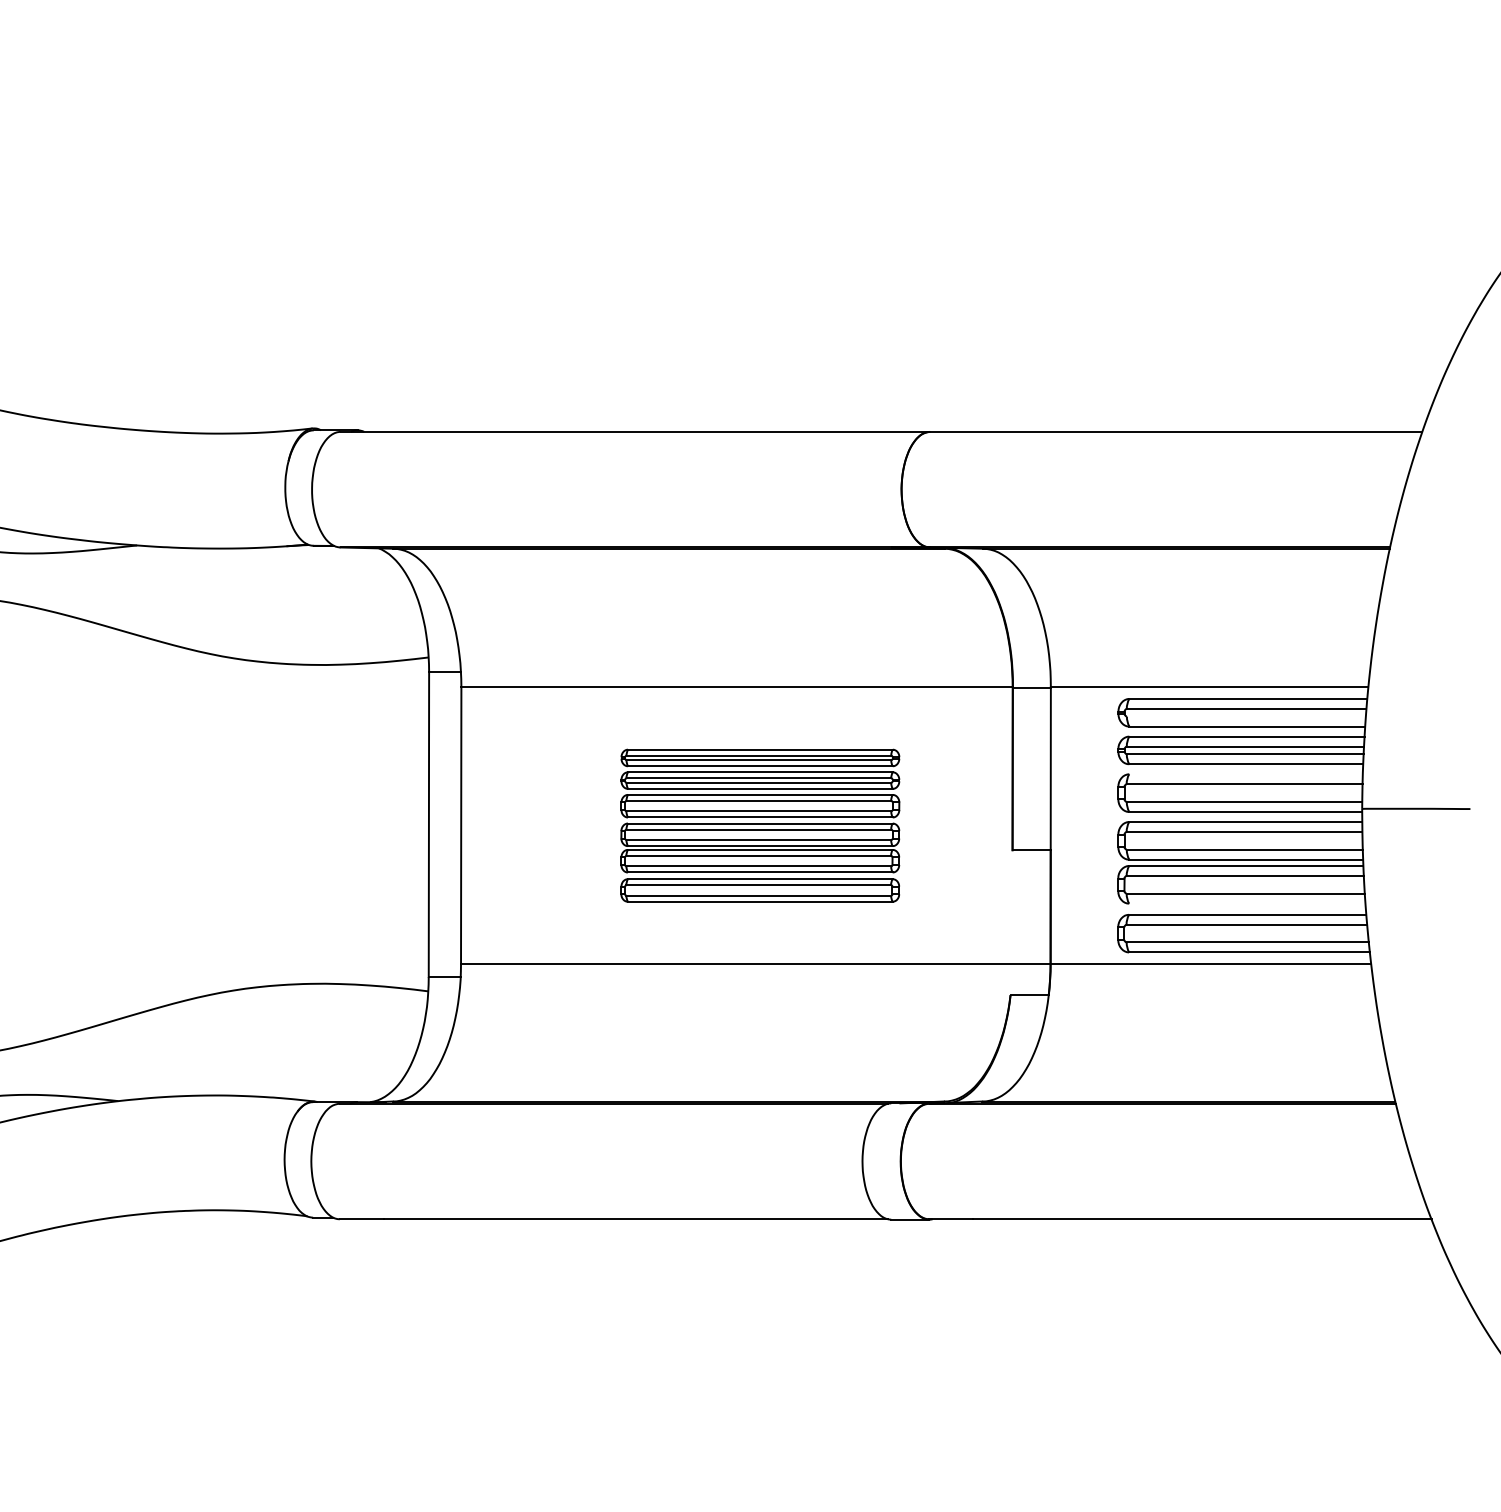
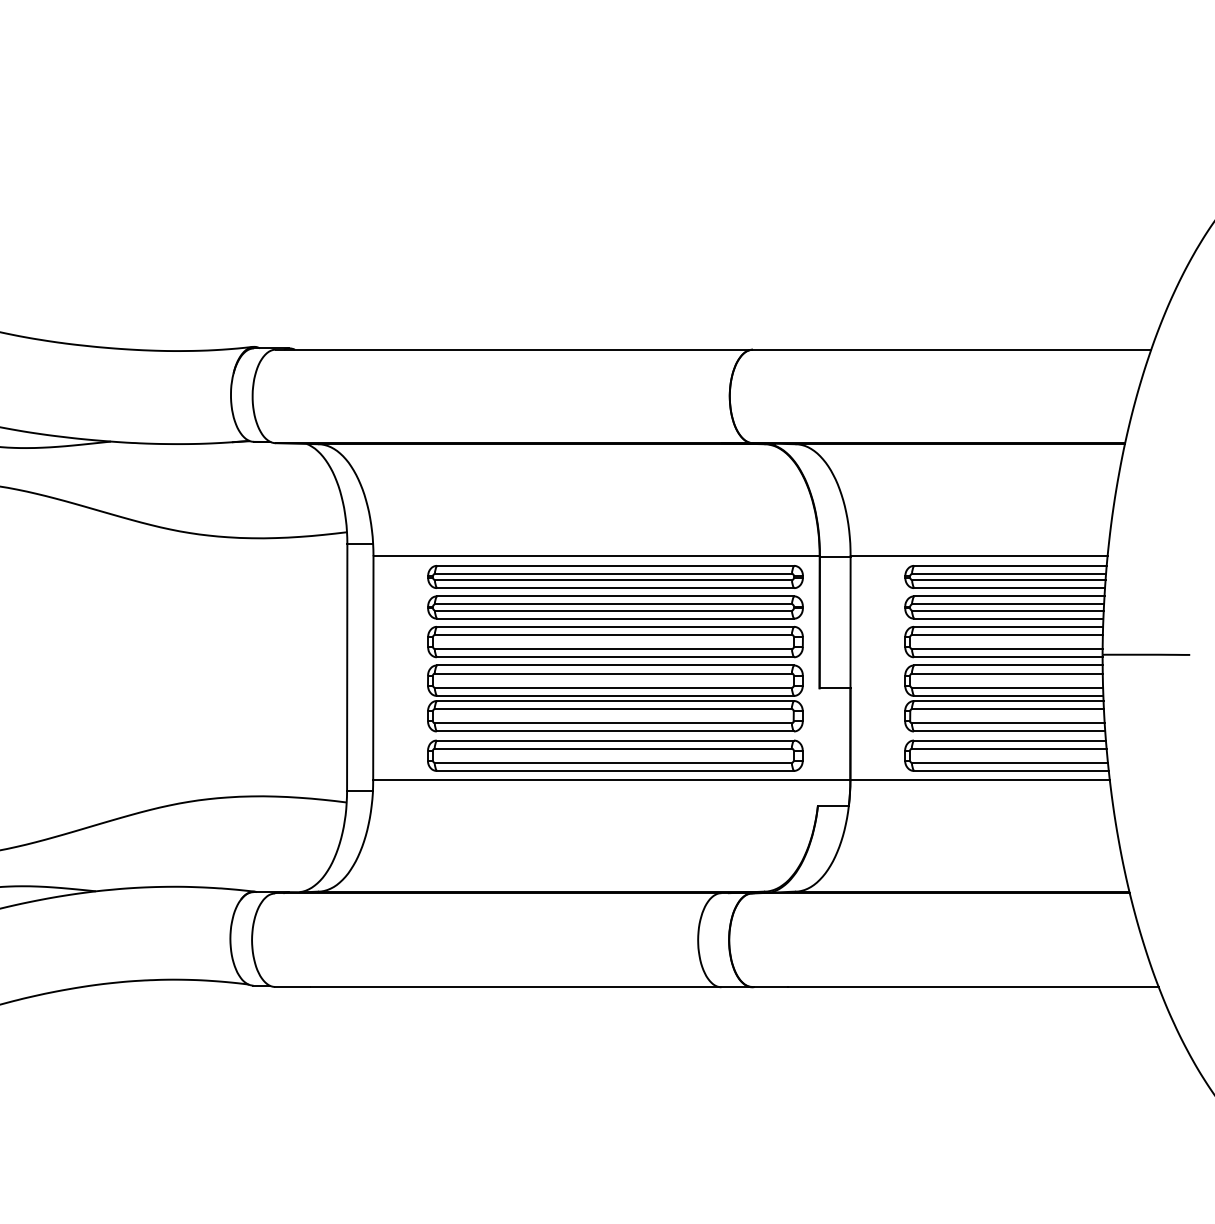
line: (1245, 717) -> (1008, 580), added
line: (1245, 773) -> (1008, 626), added
part: (760, 825) -> (615, 668), size x1.67
line: (1247, 903) -> (1009, 731), added

